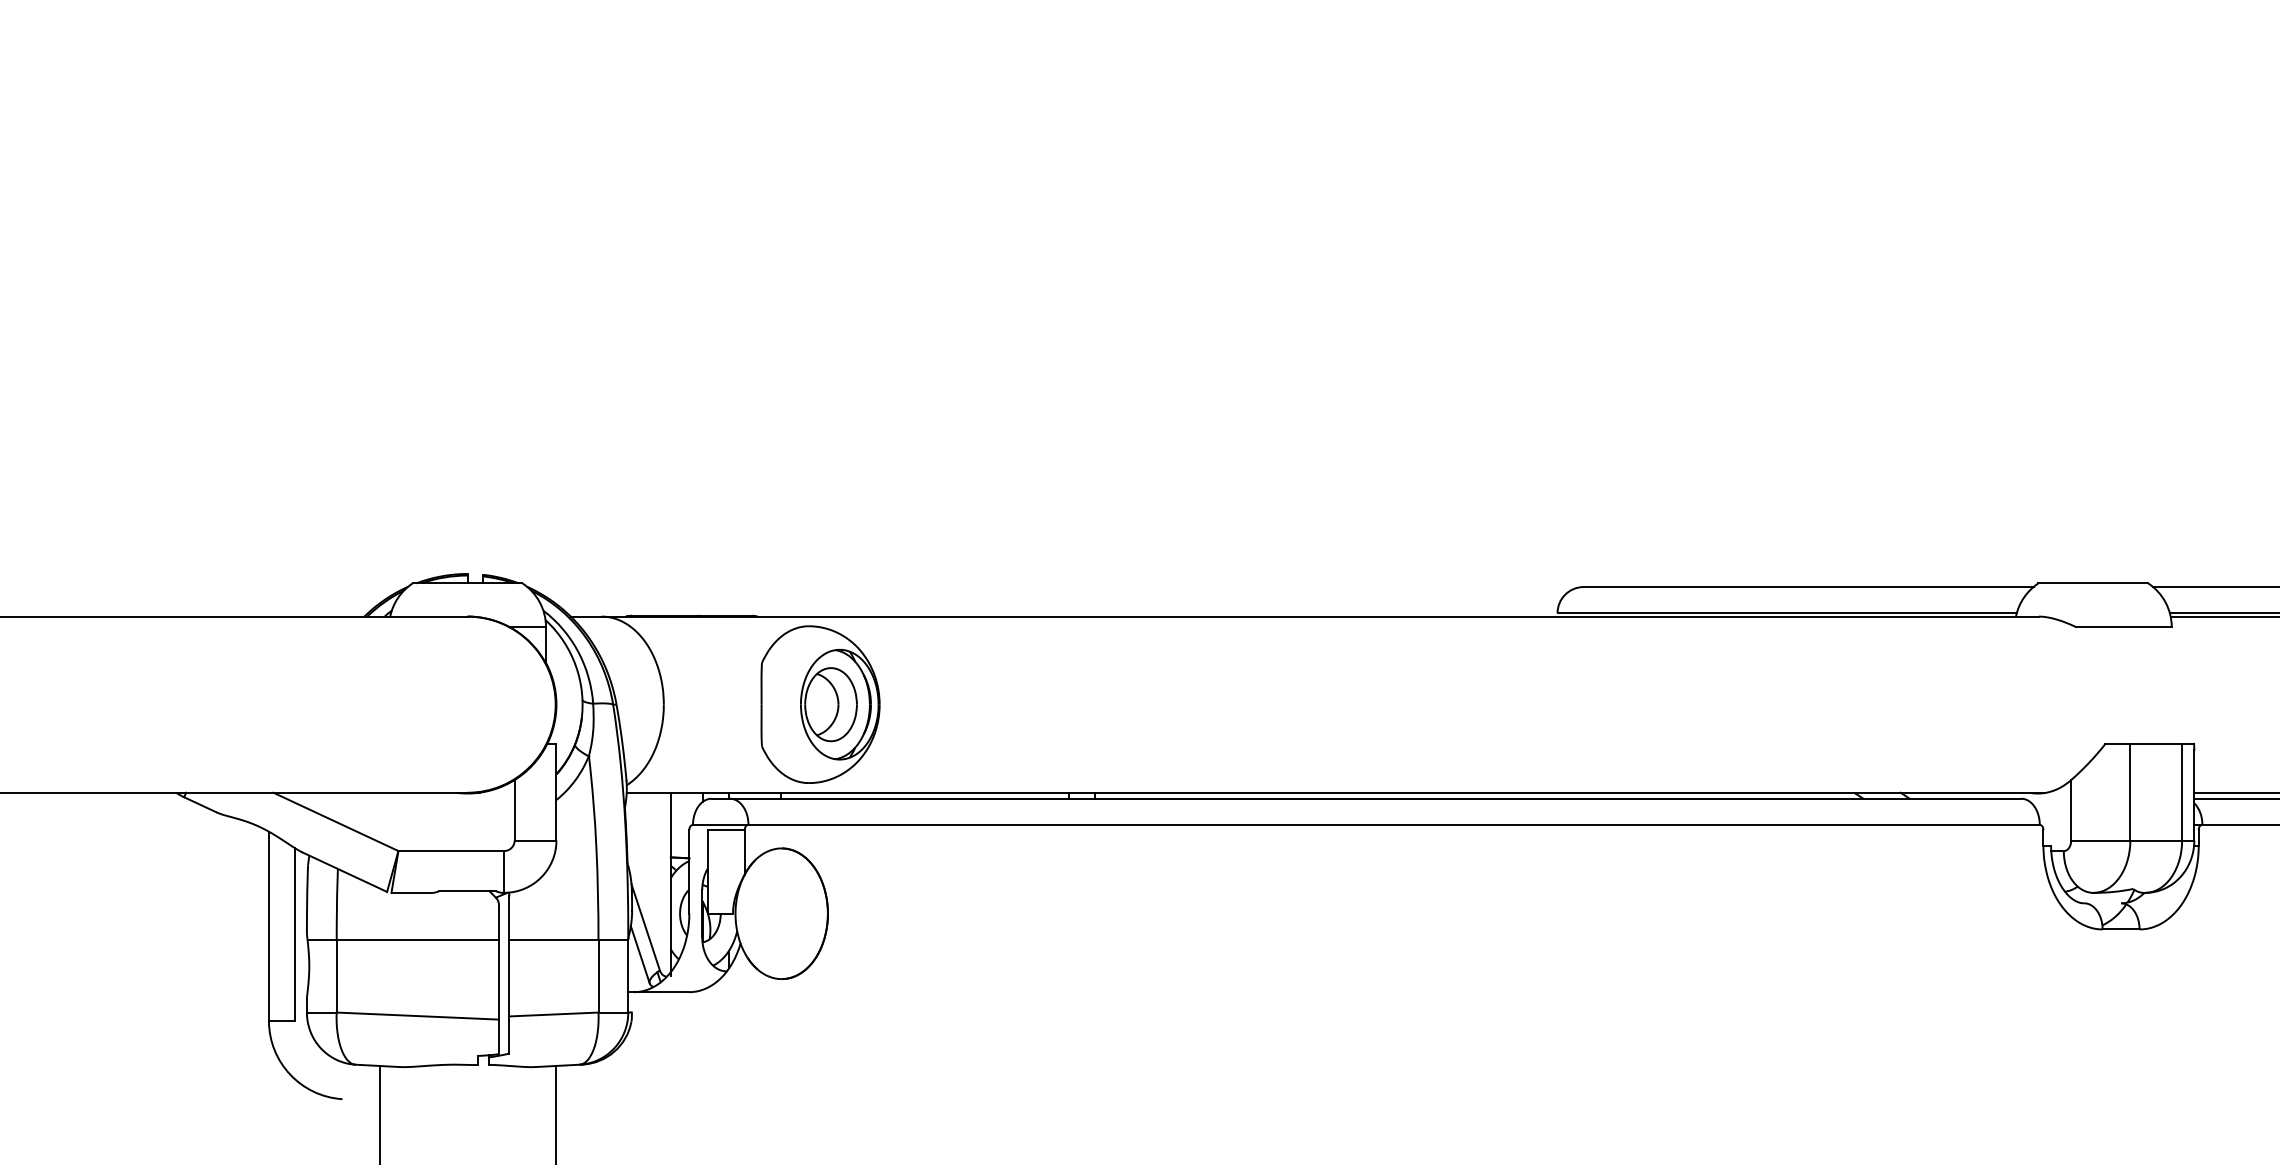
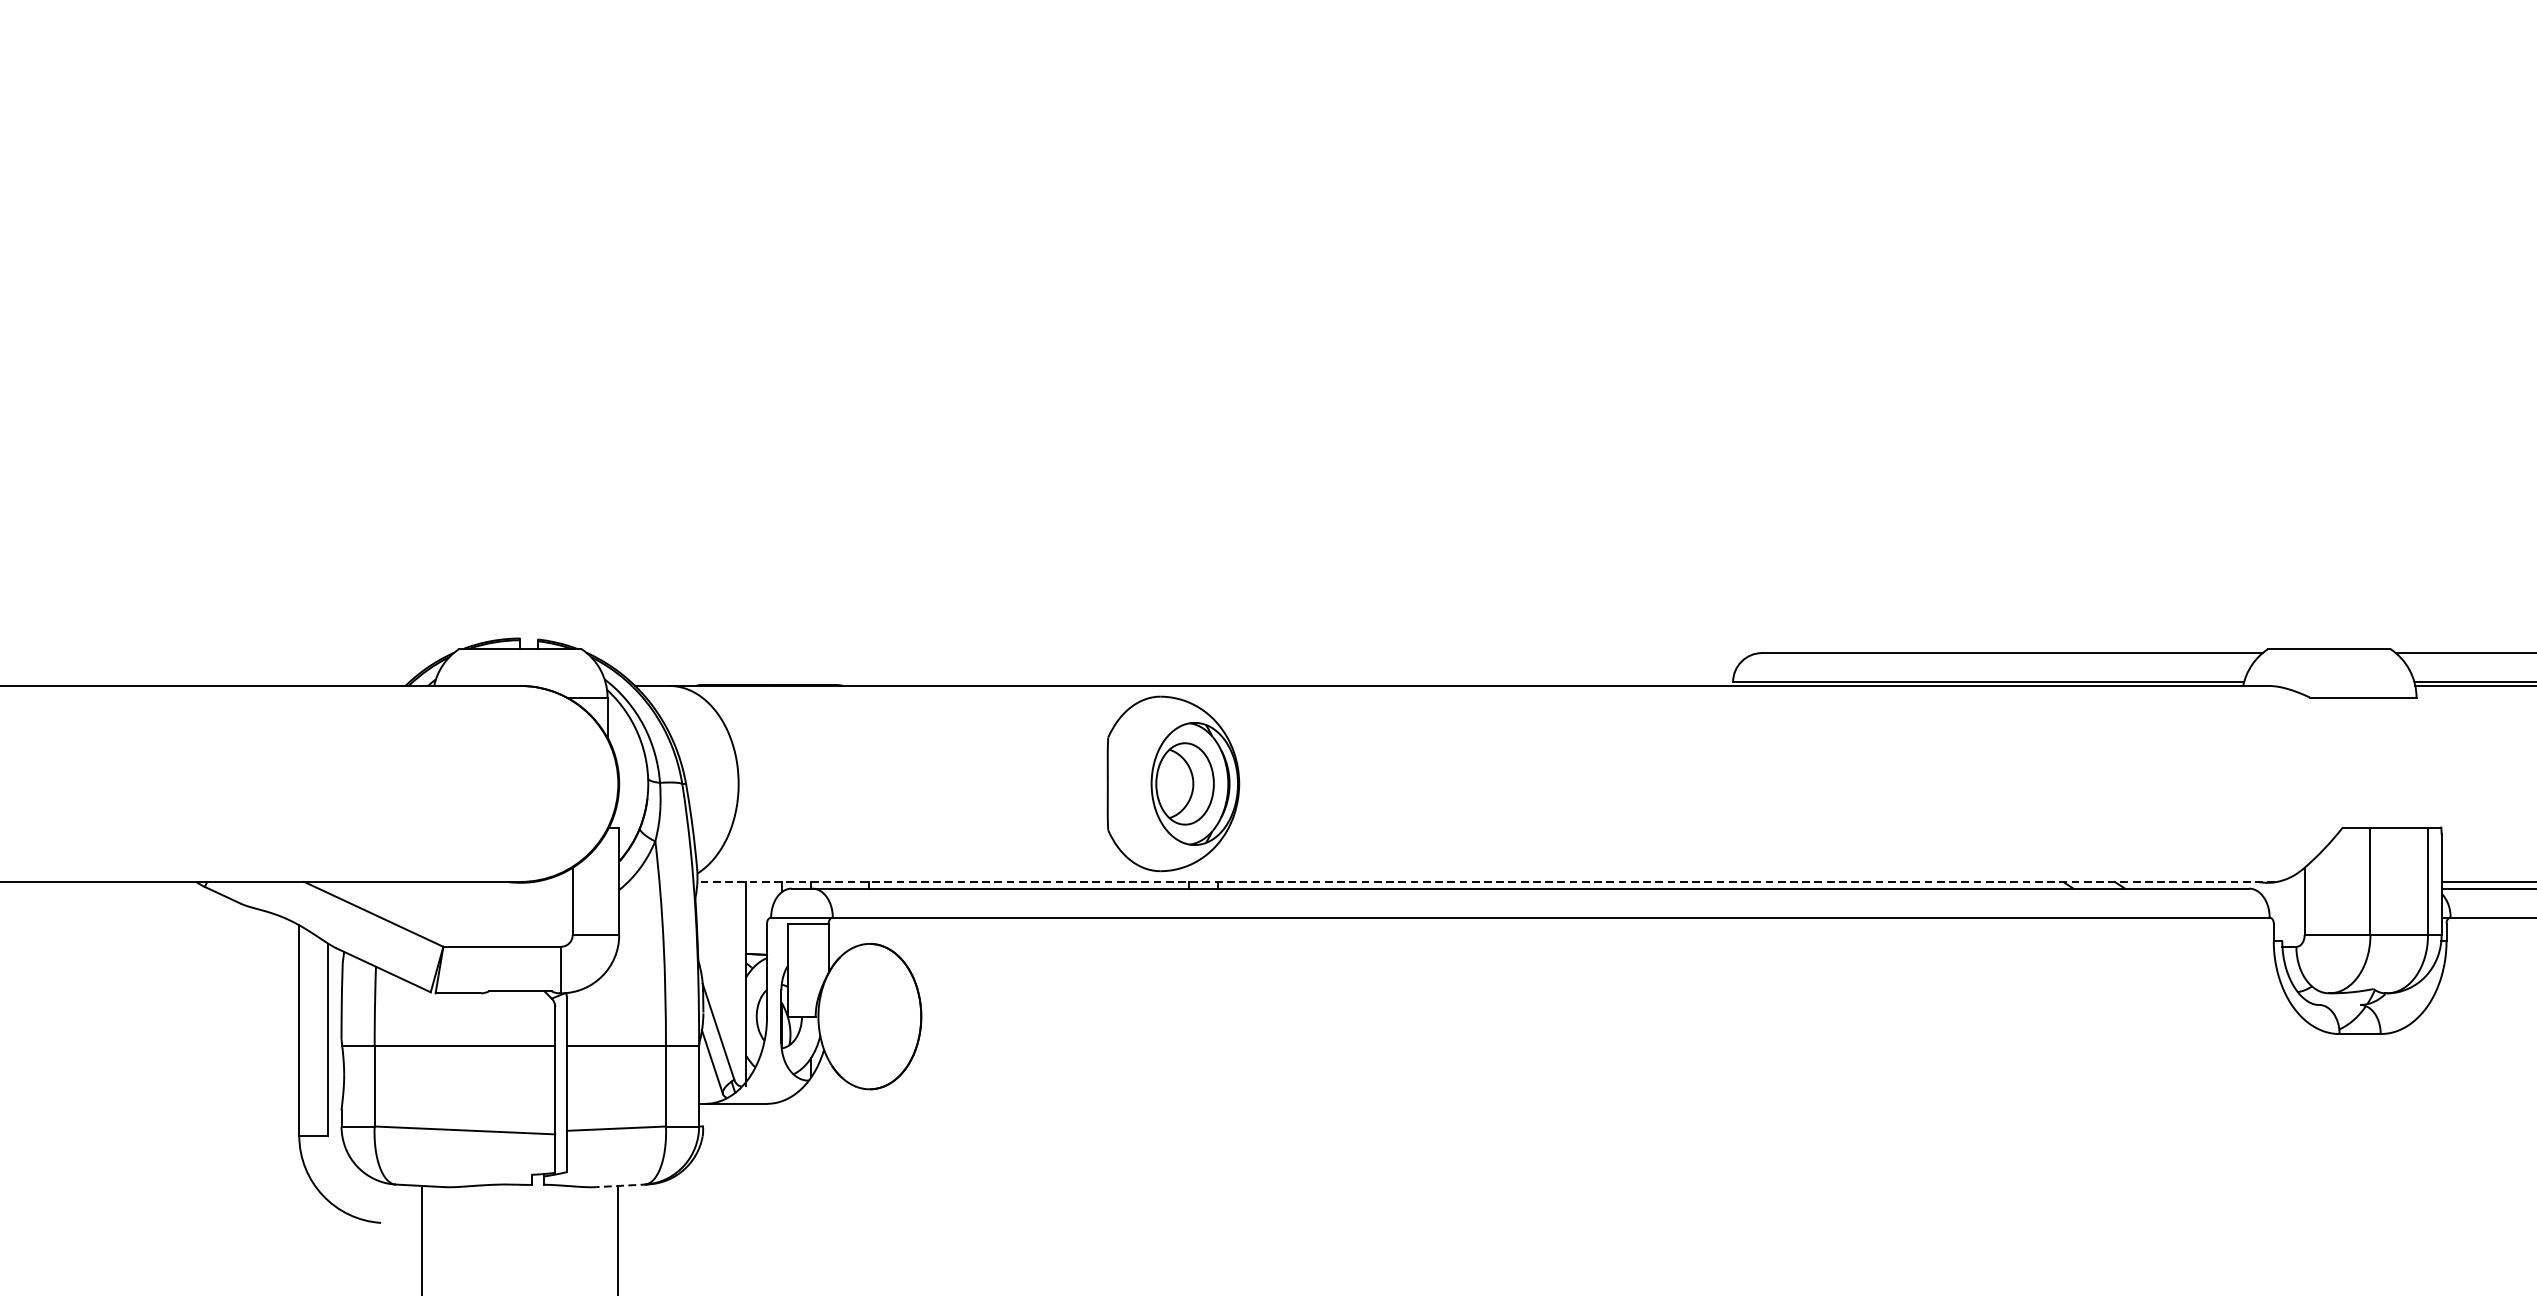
part: (820, 704) -> (1173, 783), moved
line: (1335, 792) -> (1486, 881), solid -> dashed
line: (559, 1065) -> (622, 1185), solid -> dashed

